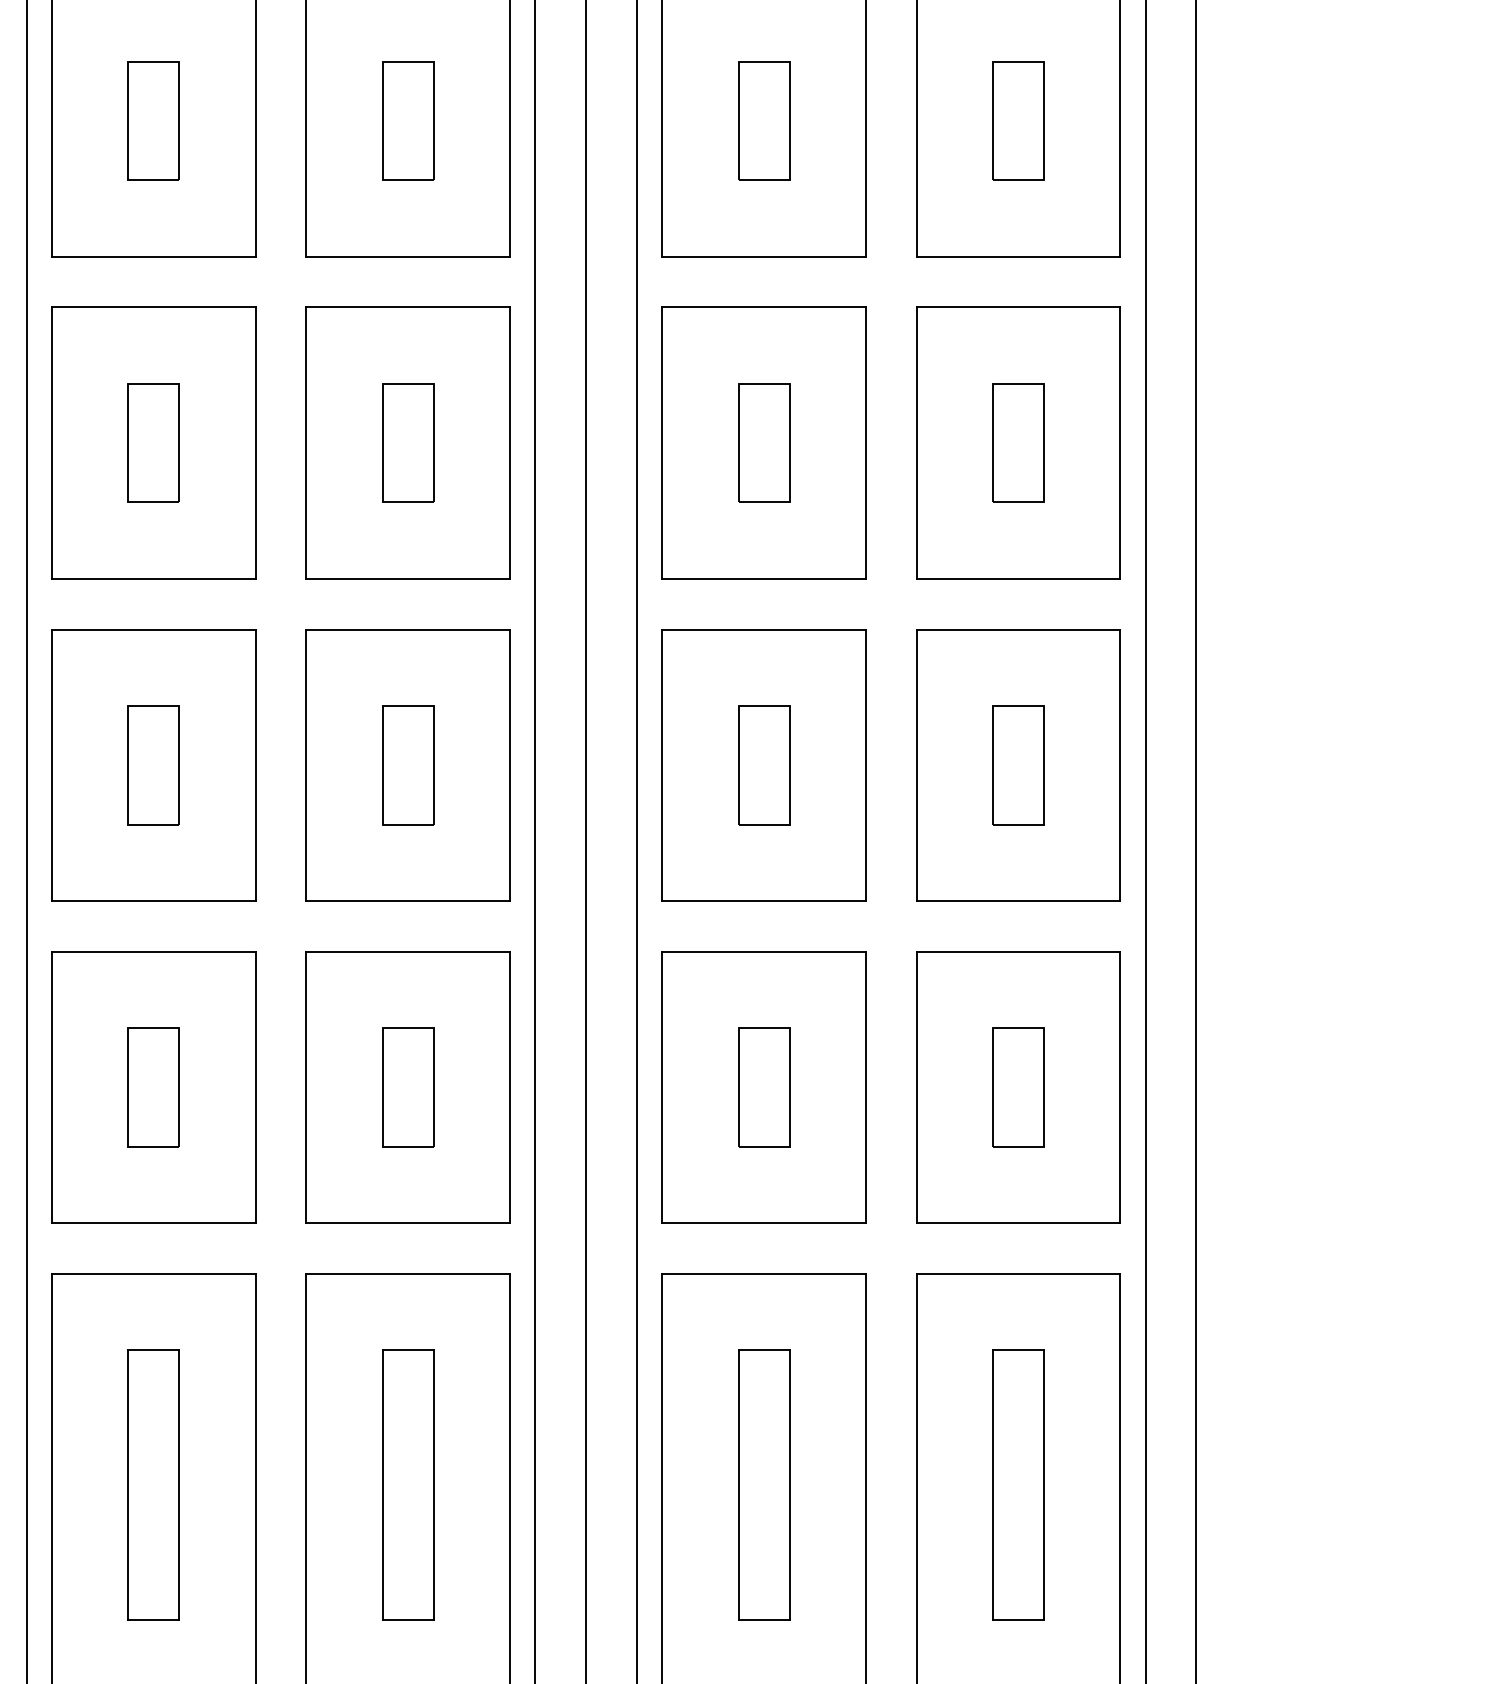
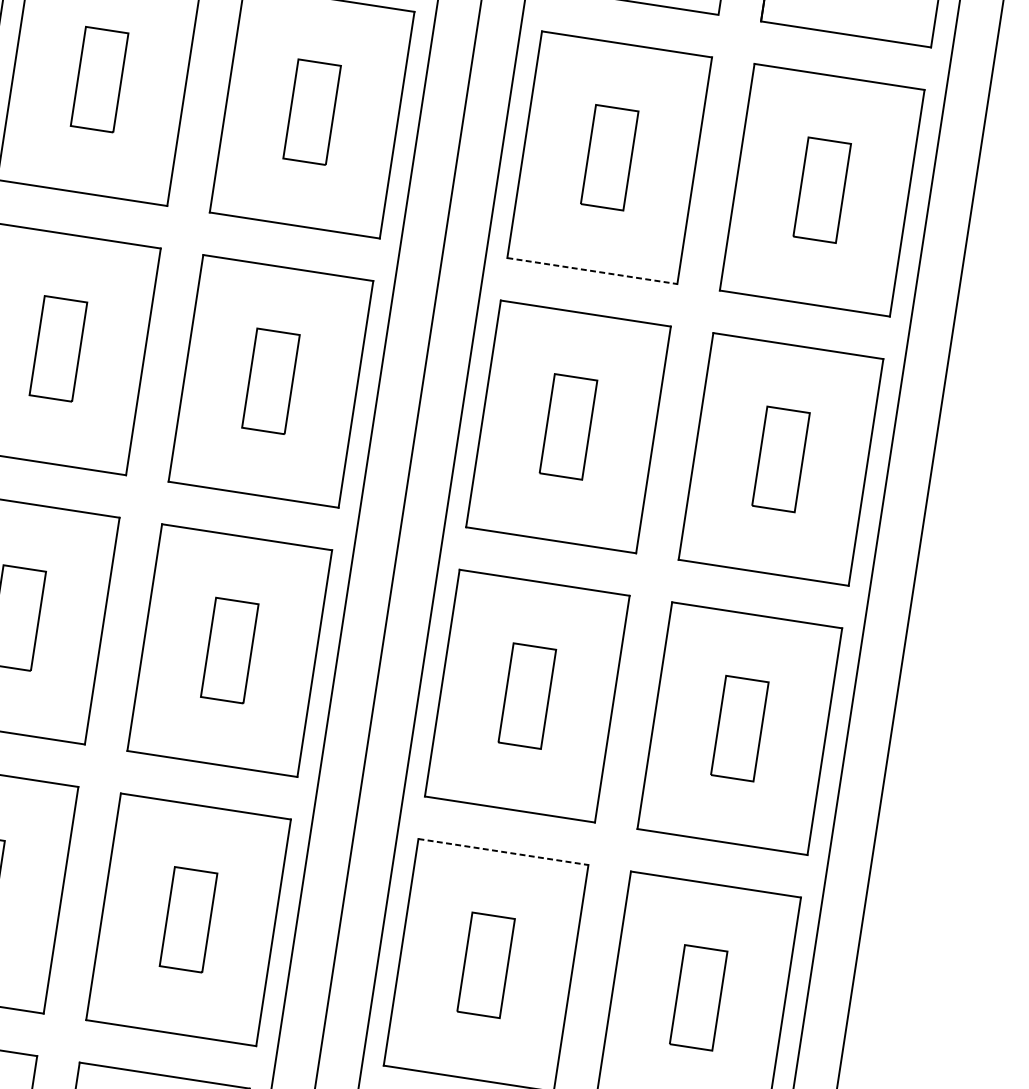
line: (764, 256) -> (592, 271), solid -> dashed
line: (764, 951) -> (503, 851), solid -> dashed

